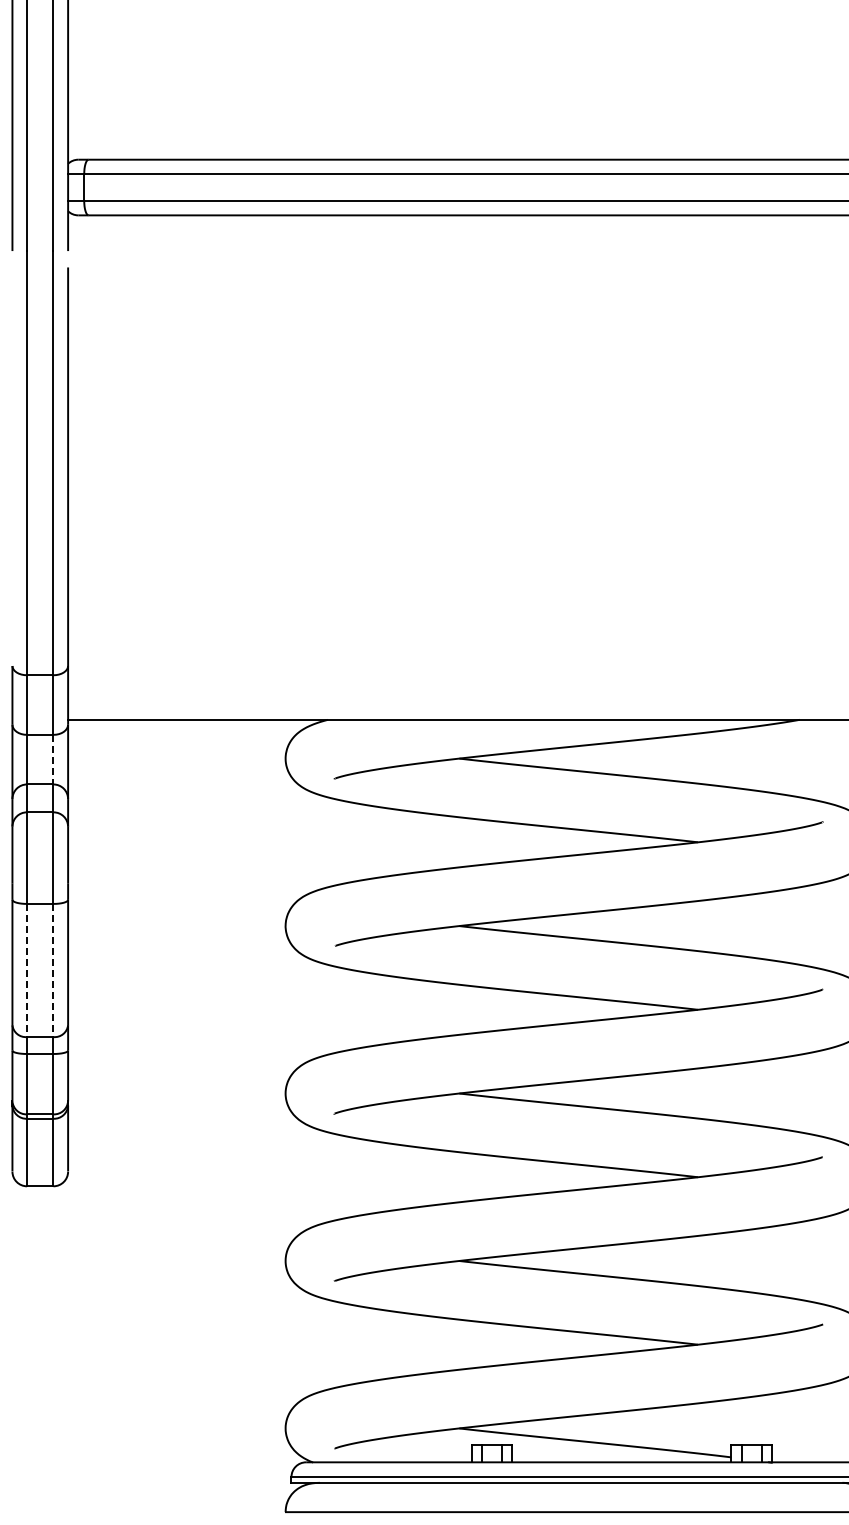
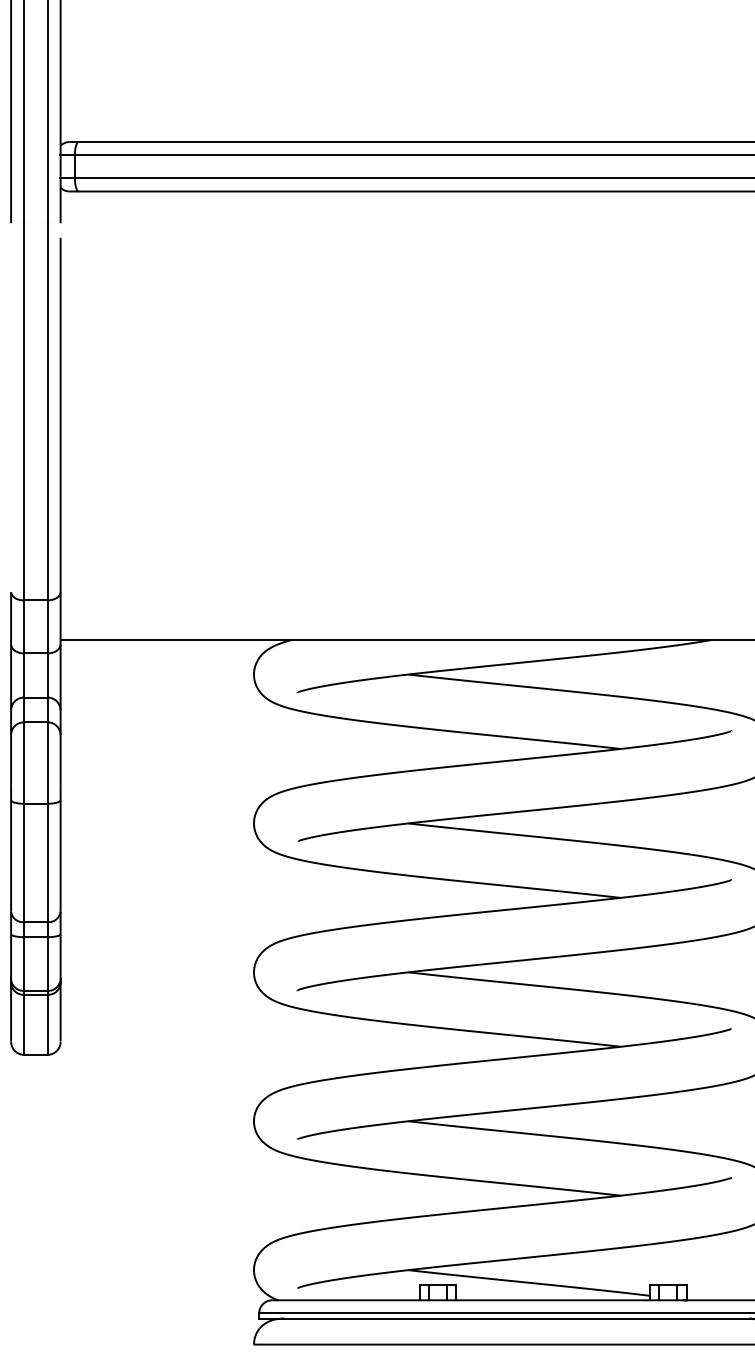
line: (53, 759) -> (47, 675), dashed -> solid
line: (27, 970) -> (24, 862), dashed -> solid
line: (53, 970) -> (47, 862), dashed -> solid

